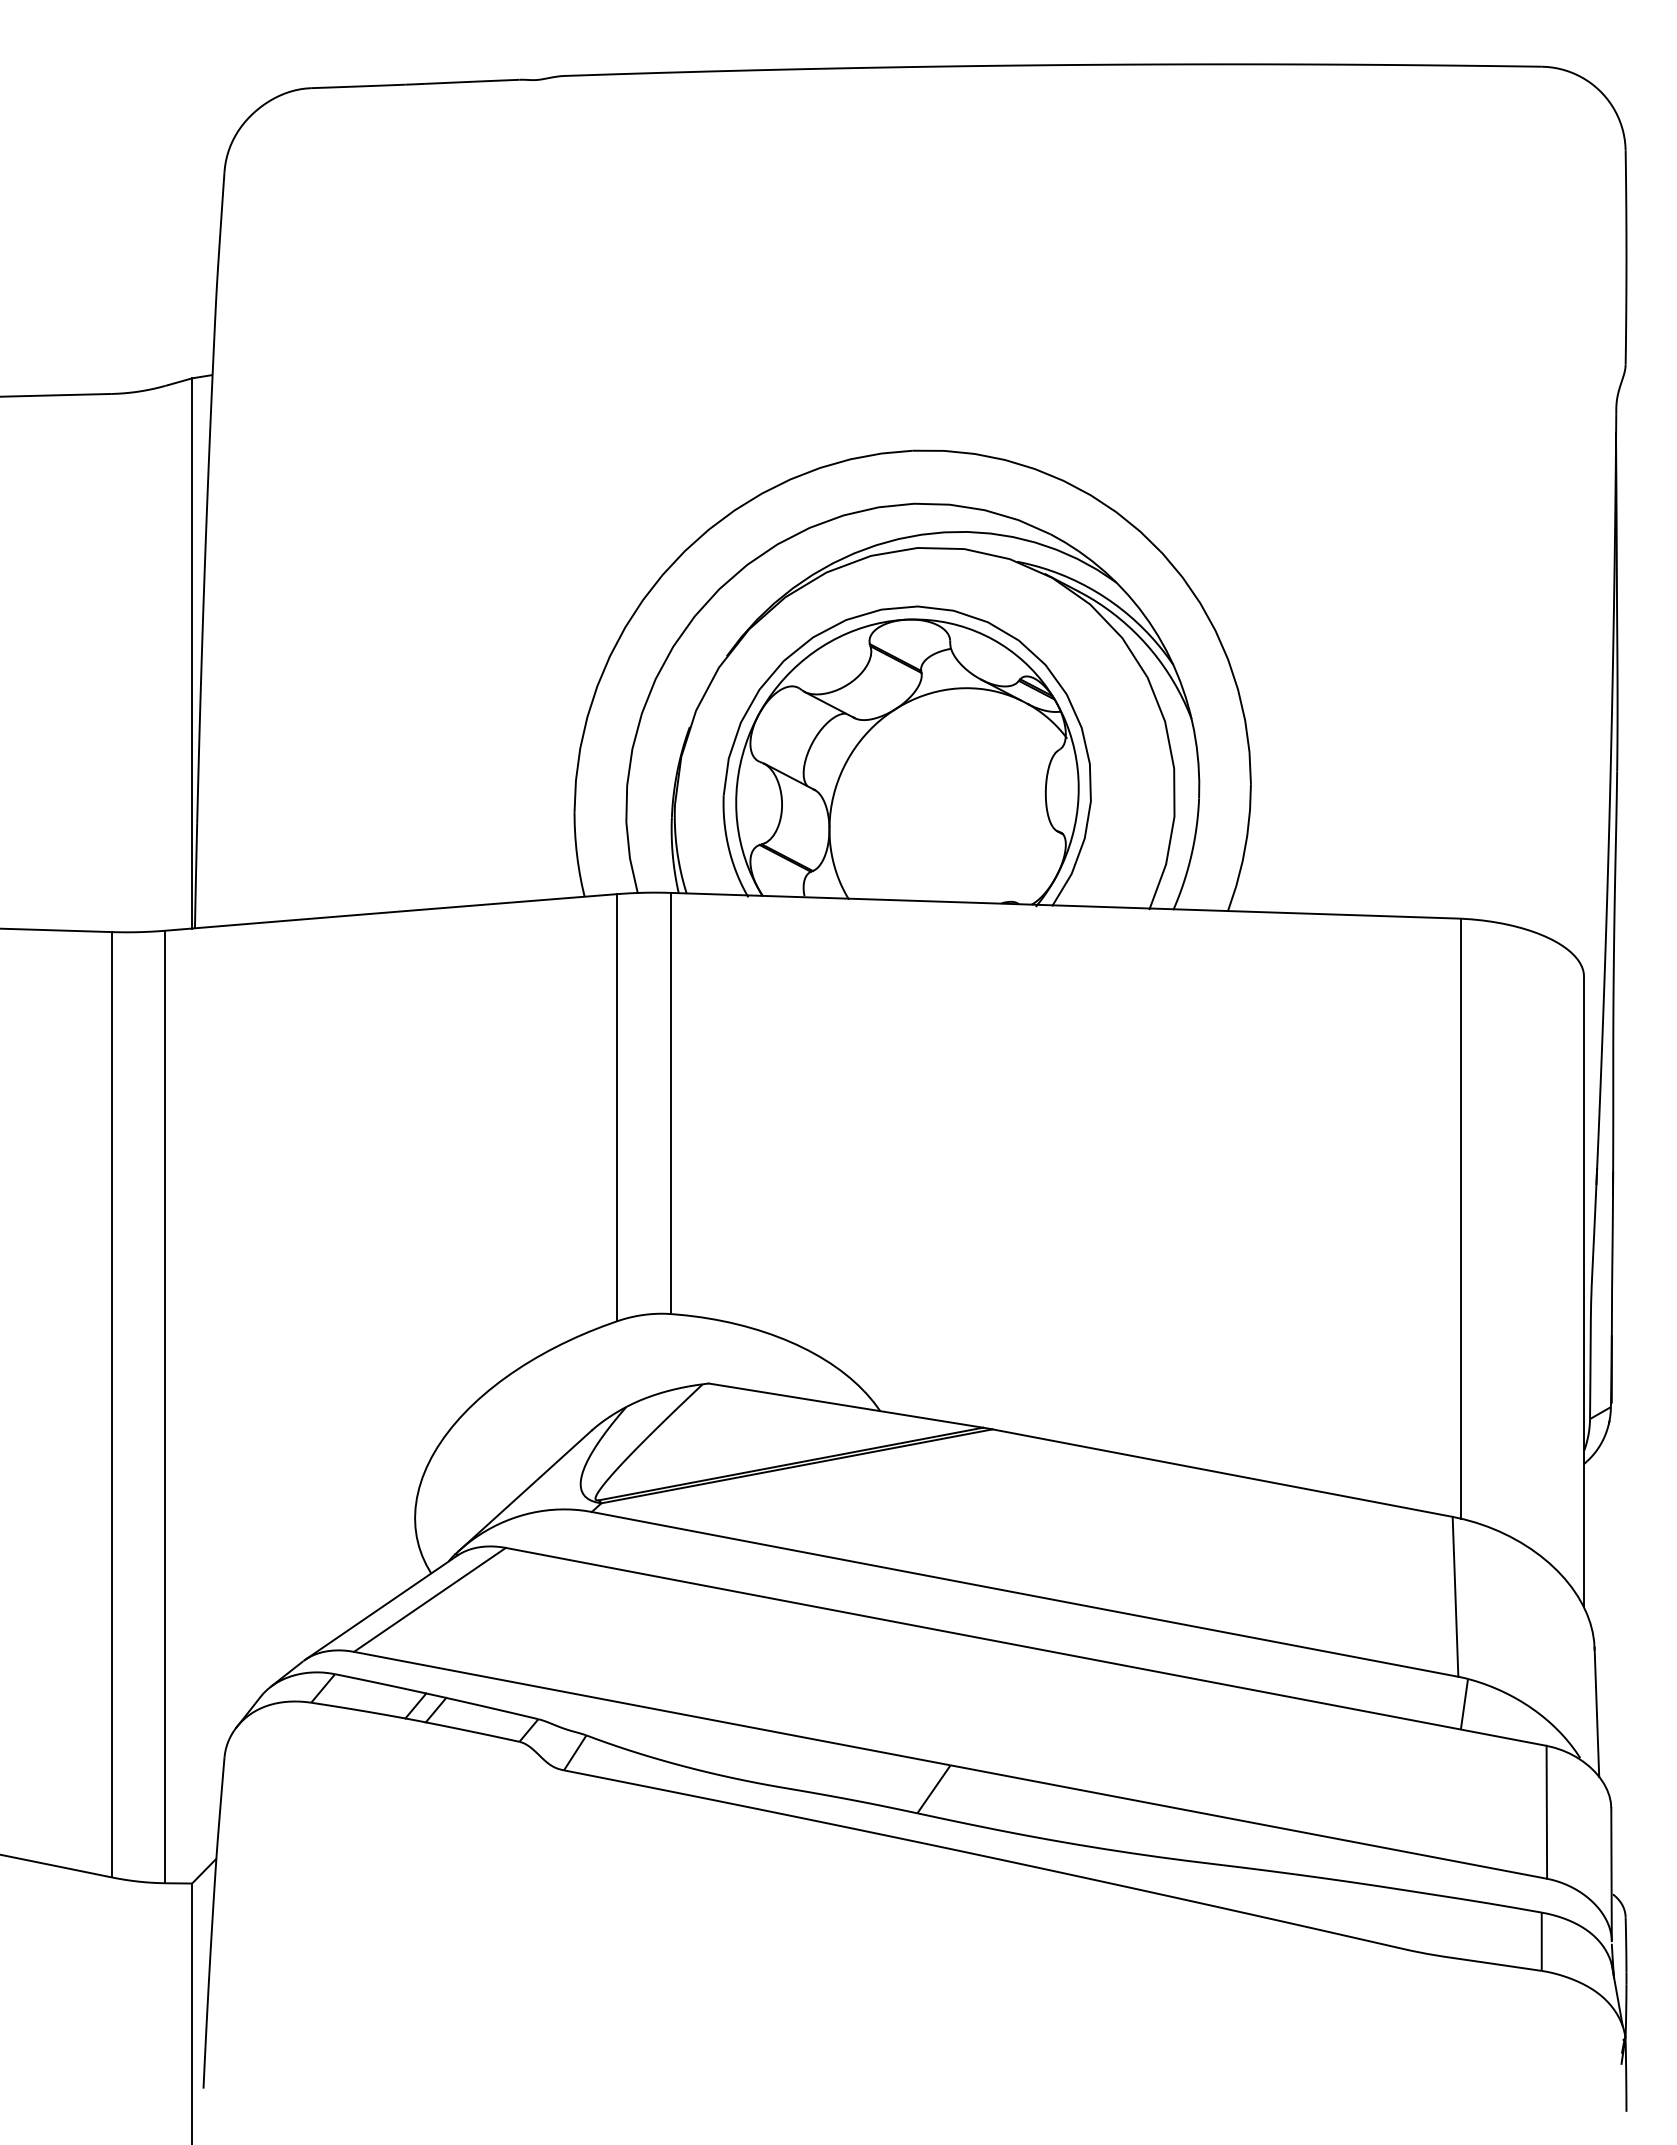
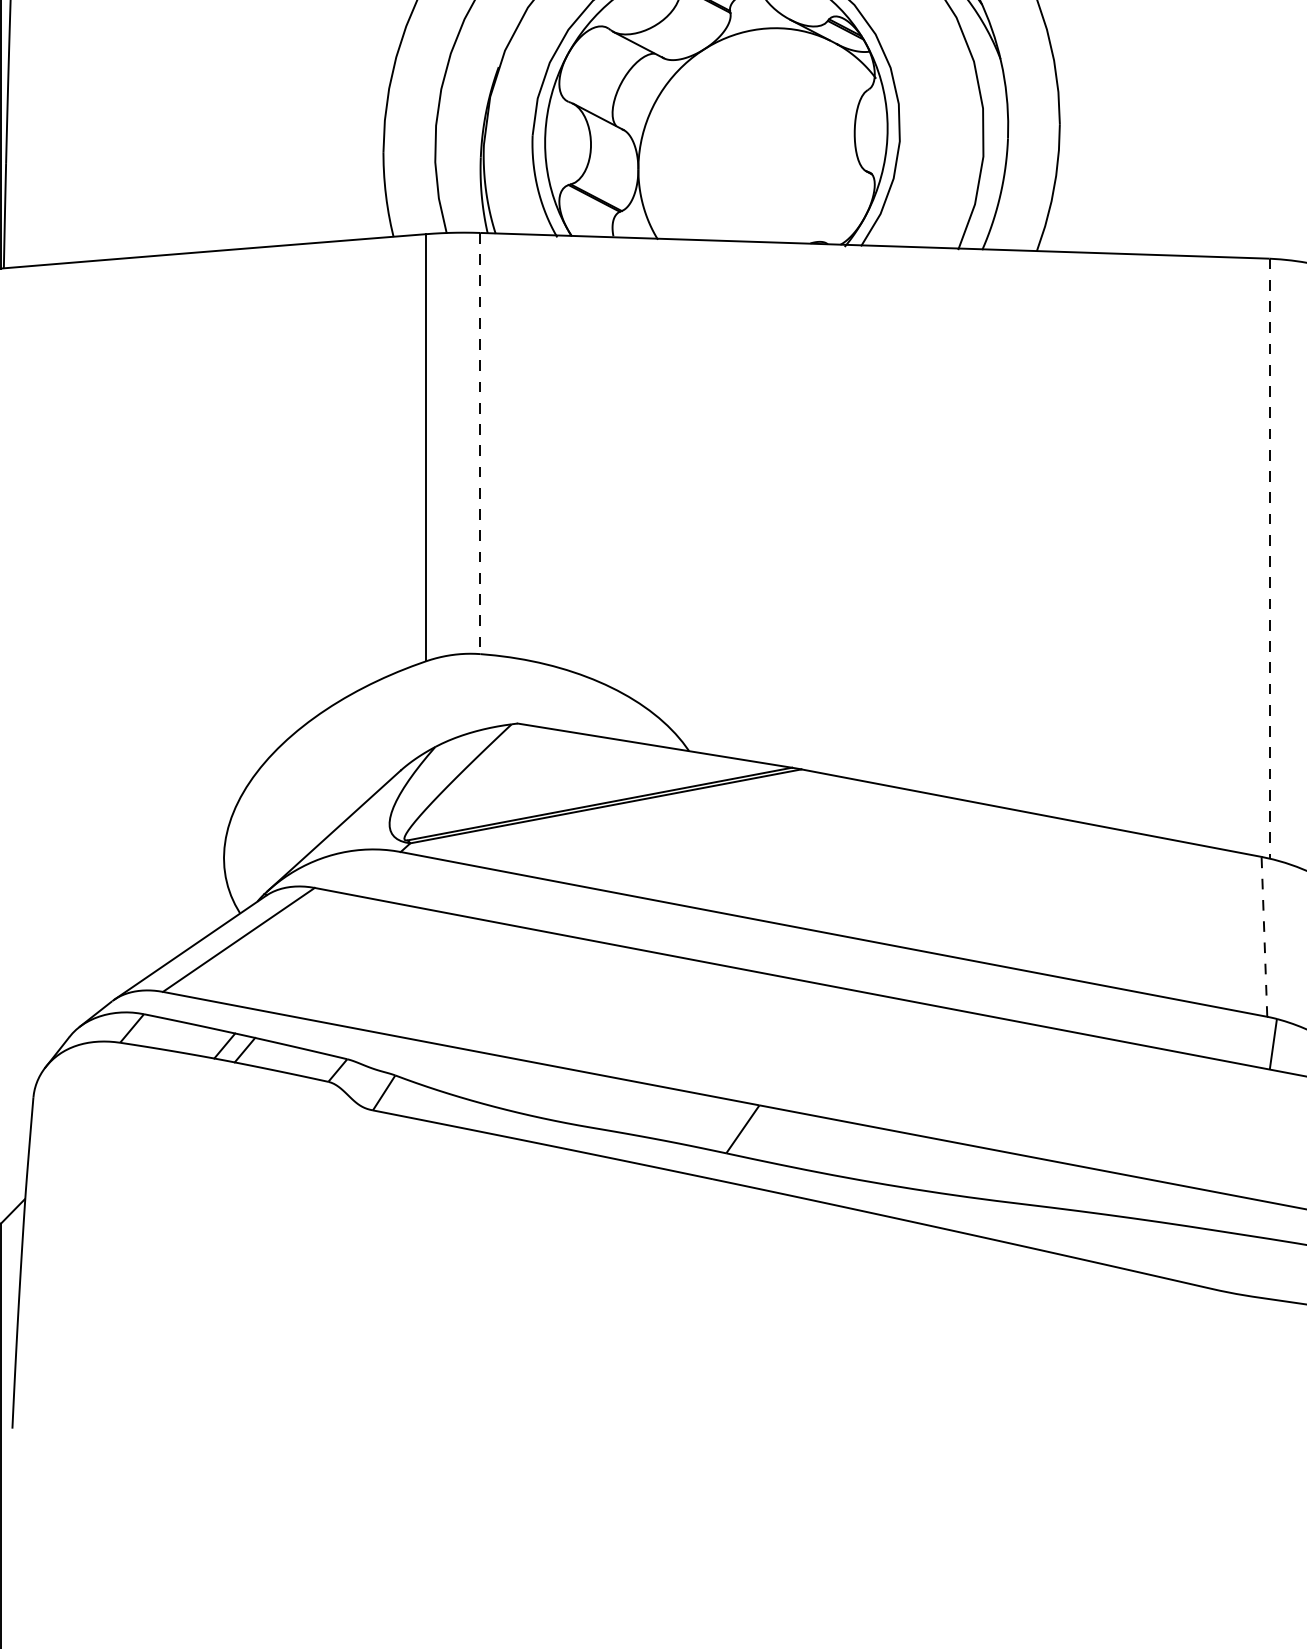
line: (671, 1103) -> (480, 443), solid -> dashed
line: (1460, 1218) -> (1269, 558), solid -> dashed
line: (1455, 1596) -> (1264, 936), solid -> dashed

